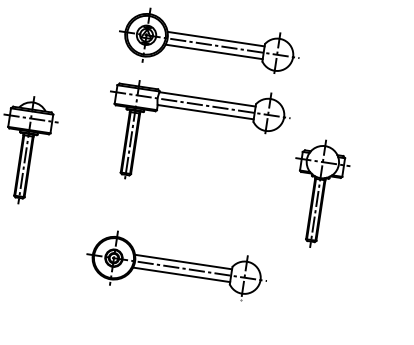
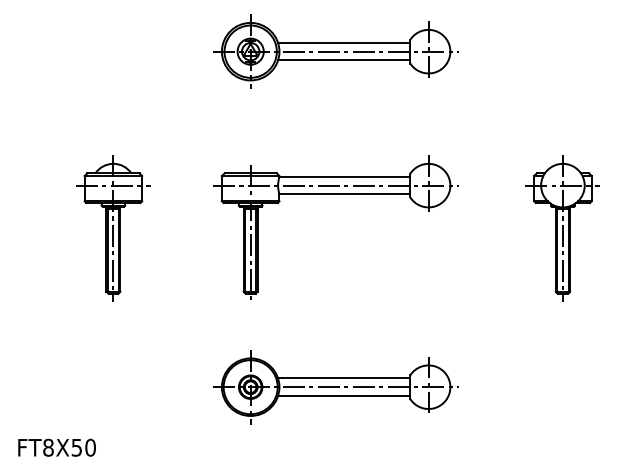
part: (198, 111) -> (335, 194), moved
part: (317, 193) -> (562, 228), moved
part: (176, 267) -> (335, 387), moved

